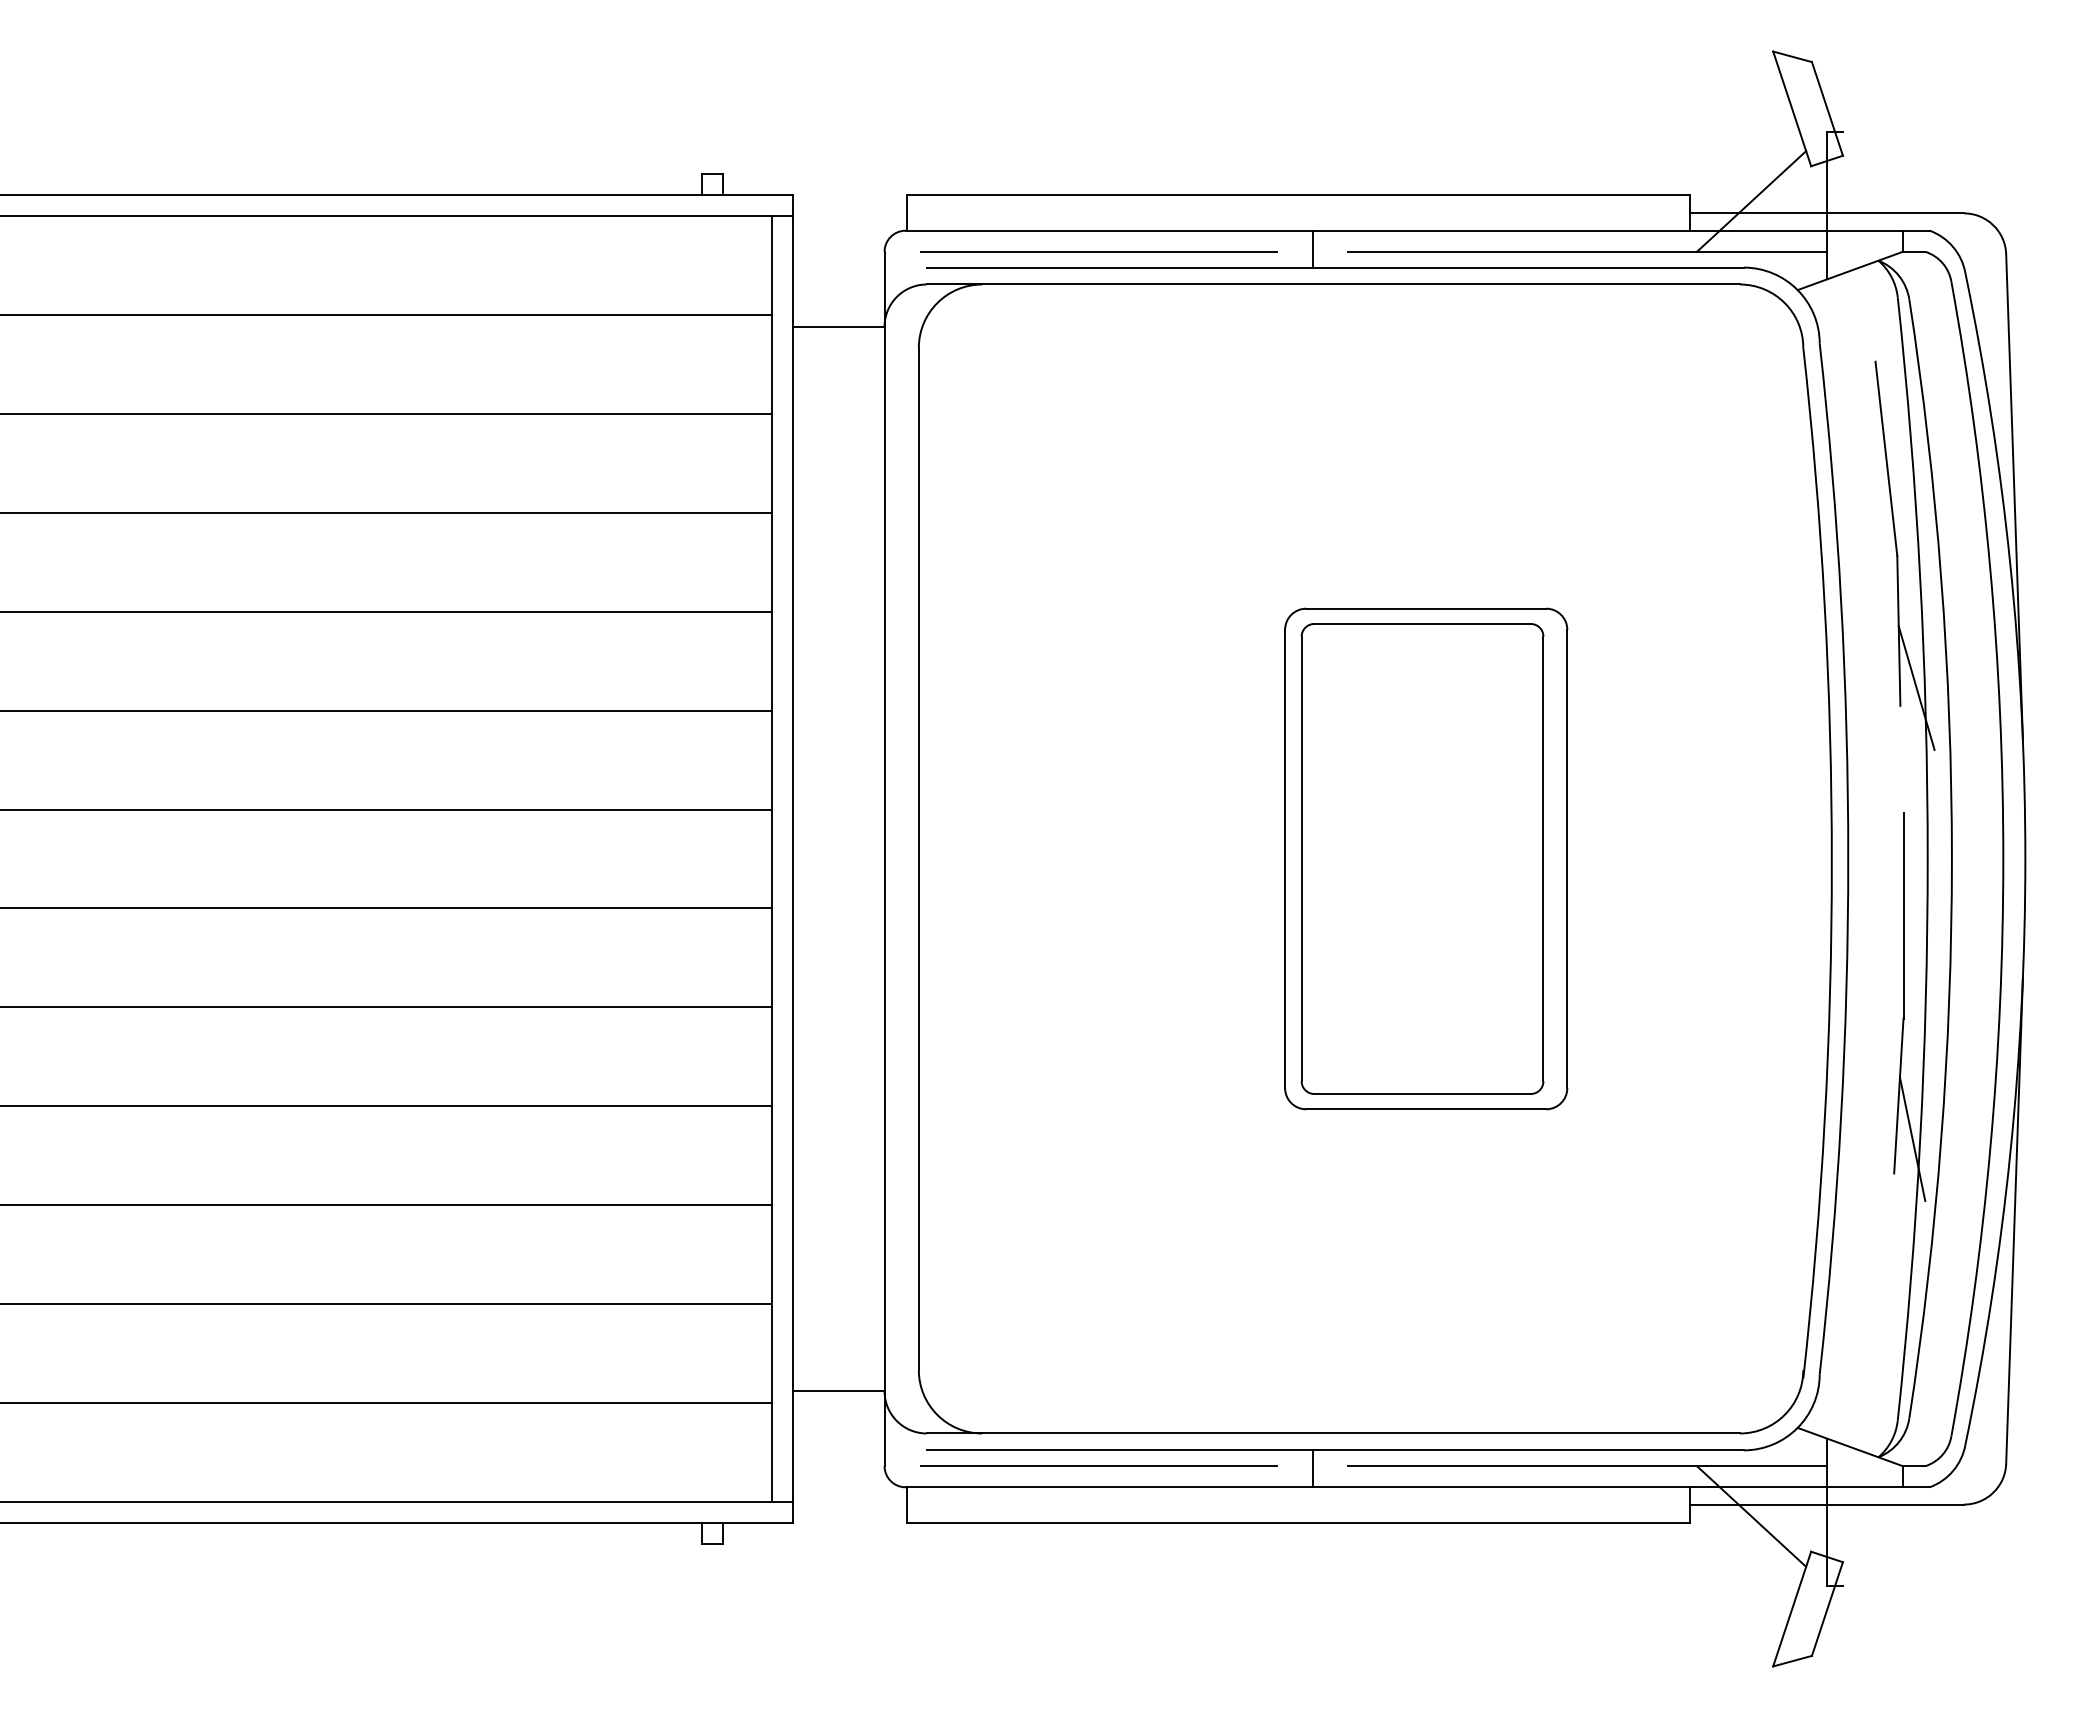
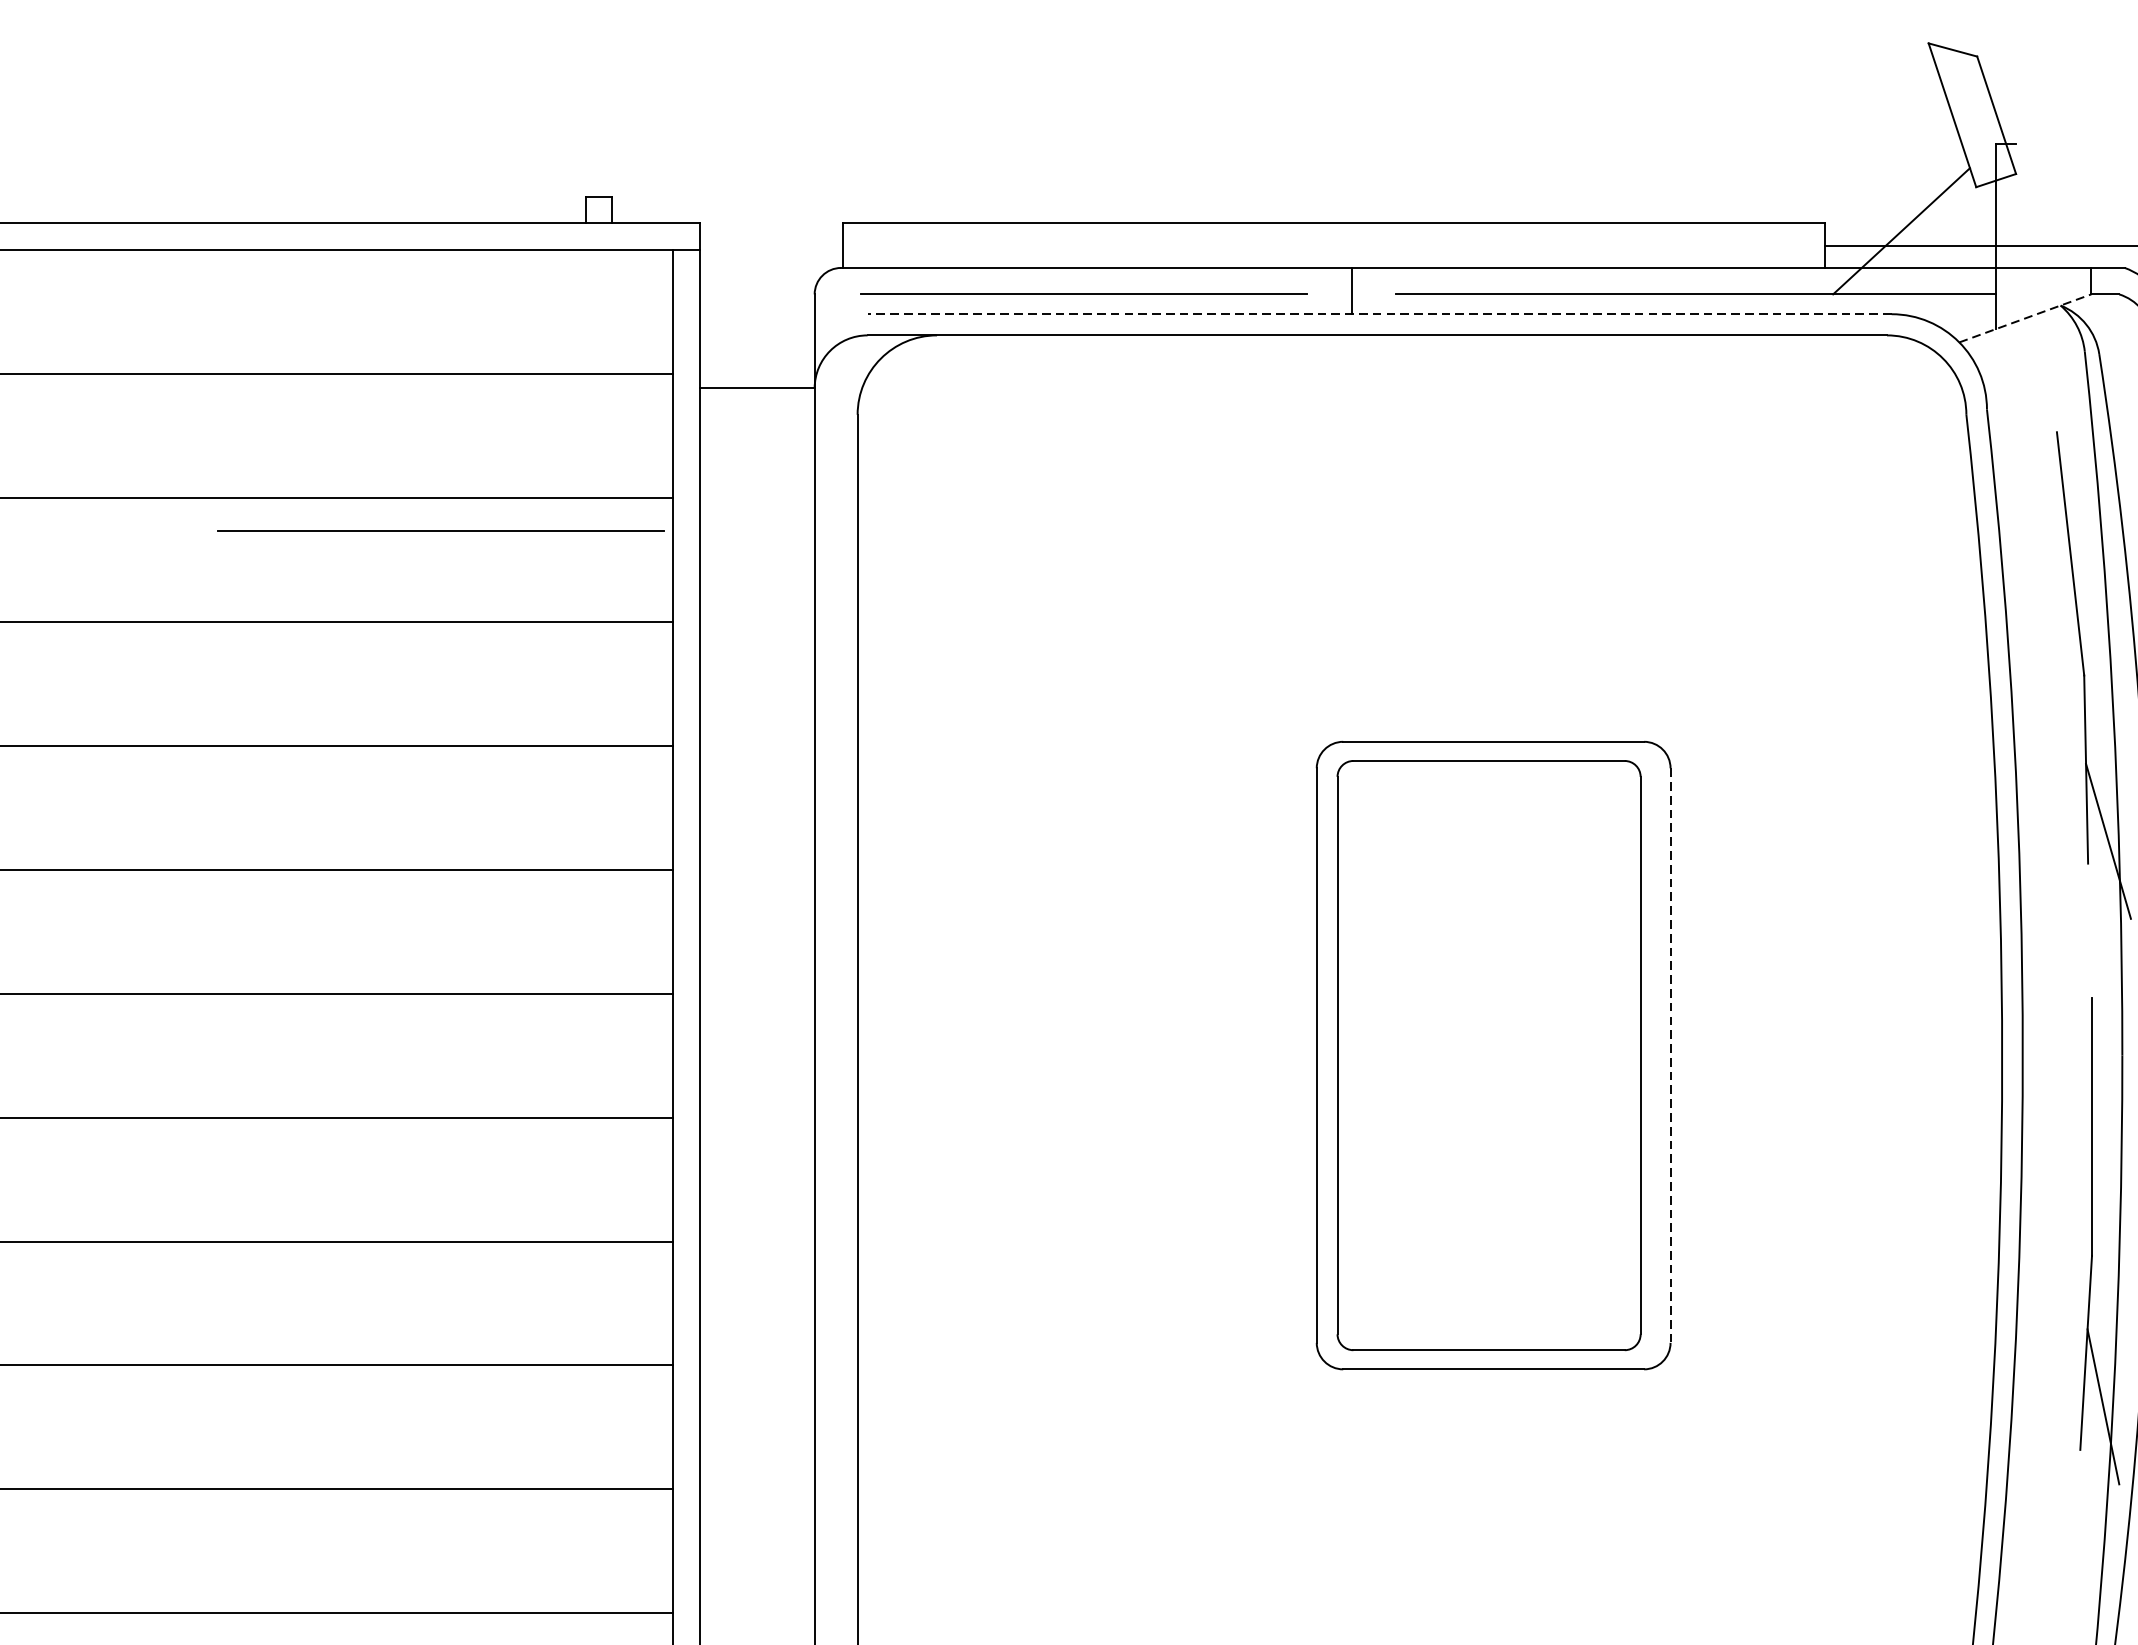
line: (1334, 267) -> (1378, 314), solid -> dashed
line: (1850, 270) -> (2025, 317), solid -> dashed
line: (585, 440) -> (439, 530), added
line: (1567, 859) -> (1670, 1056), solid -> dashed

